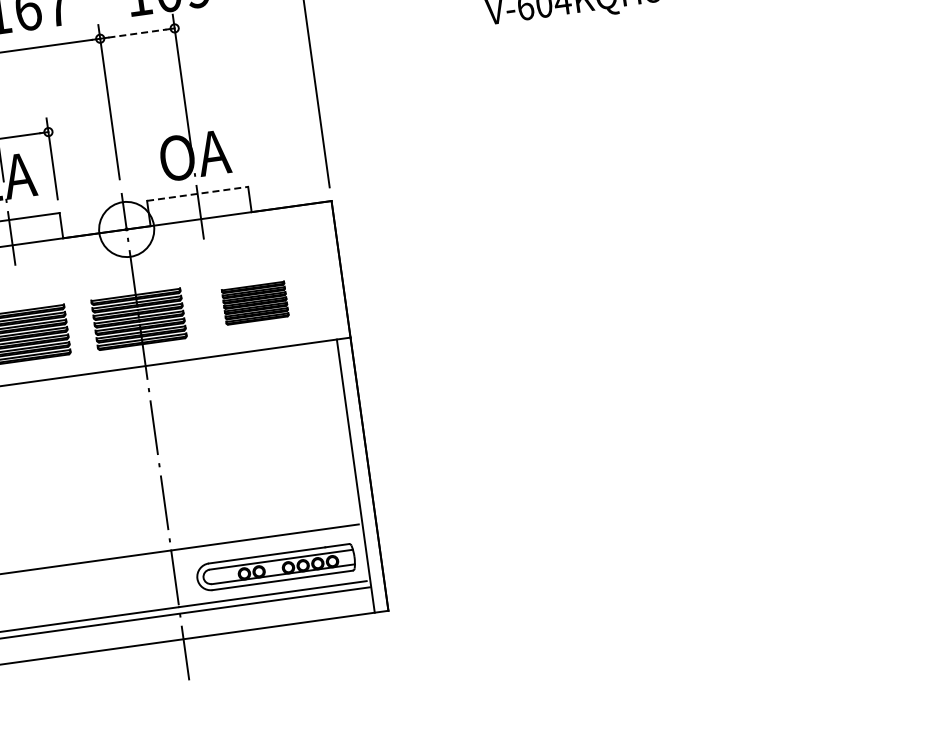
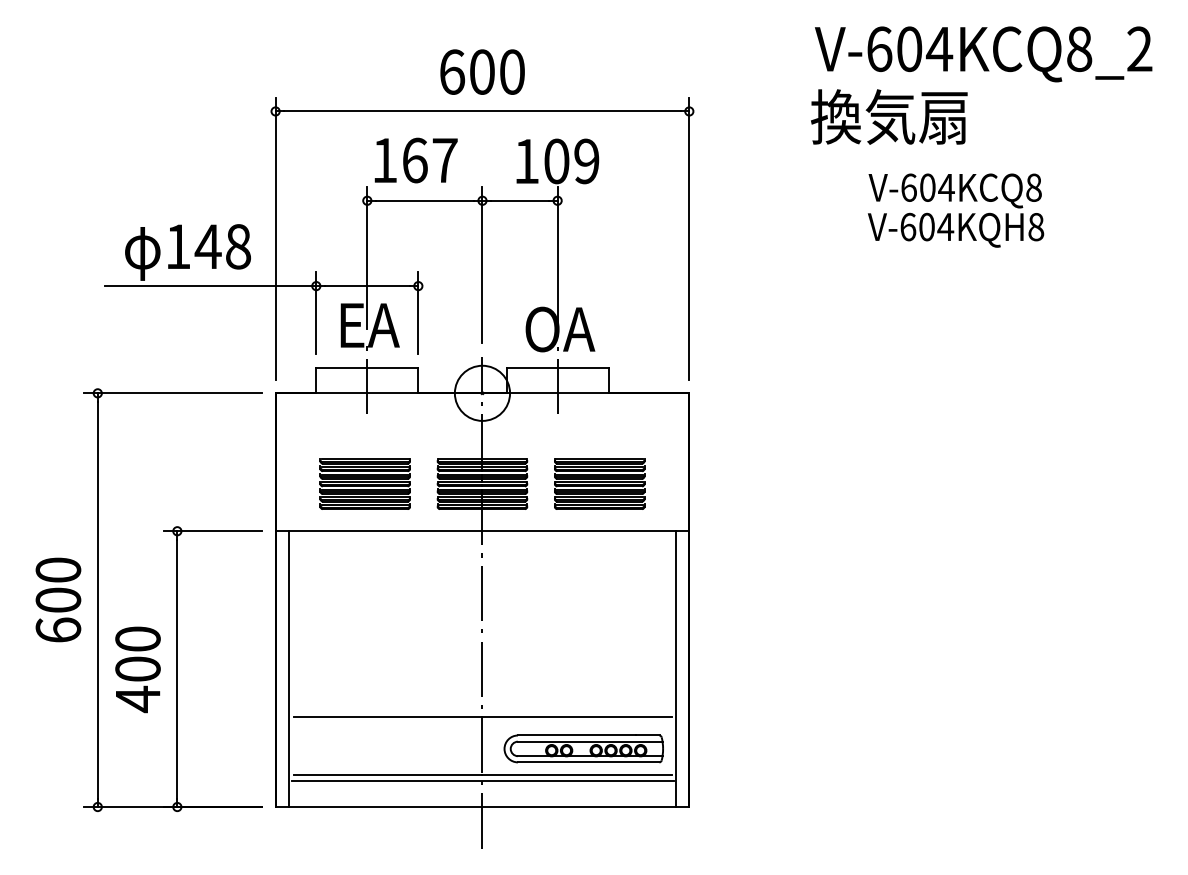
line: (137, 33) -> (520, 200), dashed -> solid
line: (198, 193) -> (558, 367), dashed -> solid
part: (255, 302) -> (599, 483), size x1.43

